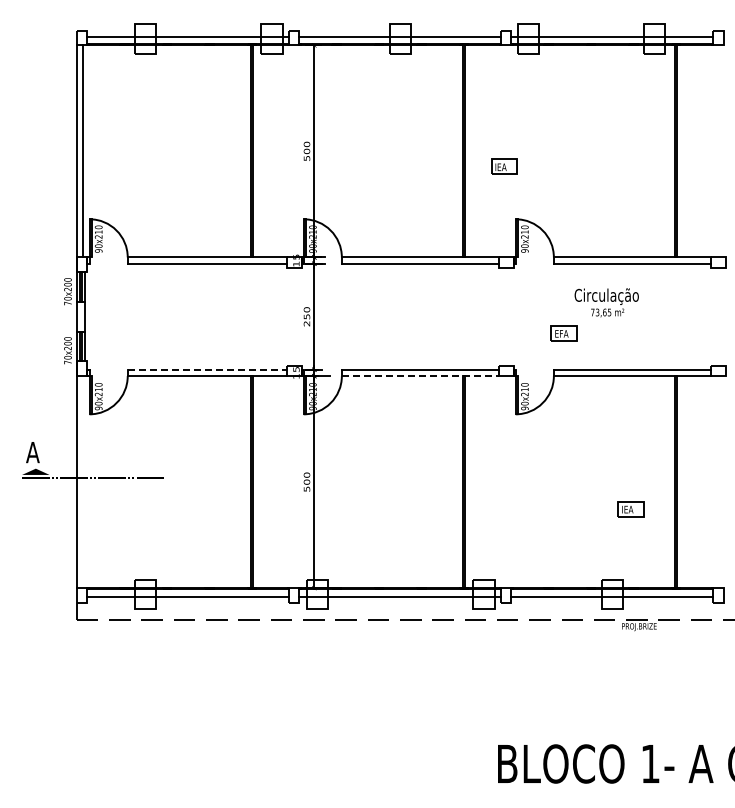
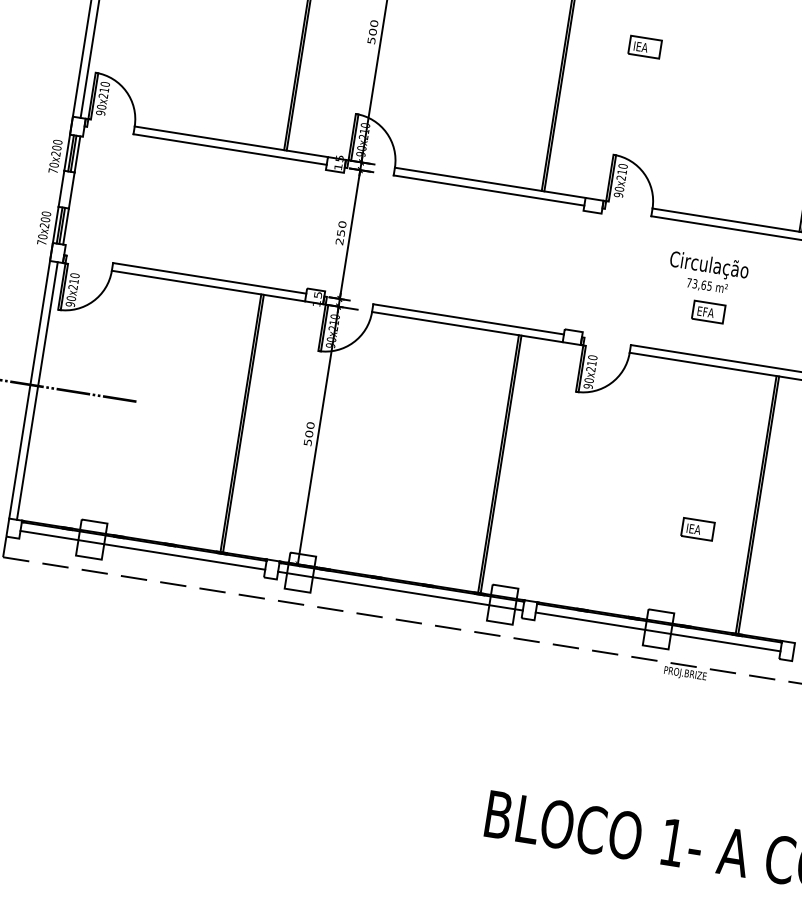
part: (504, 166) -> (645, 46), moved
part: (563, 333) -> (707, 312), moved
line: (207, 369) -> (210, 278), dashed -> solid
line: (420, 376) -> (467, 327), dashed -> solid
line: (83, 482) -> (37, 391), added

